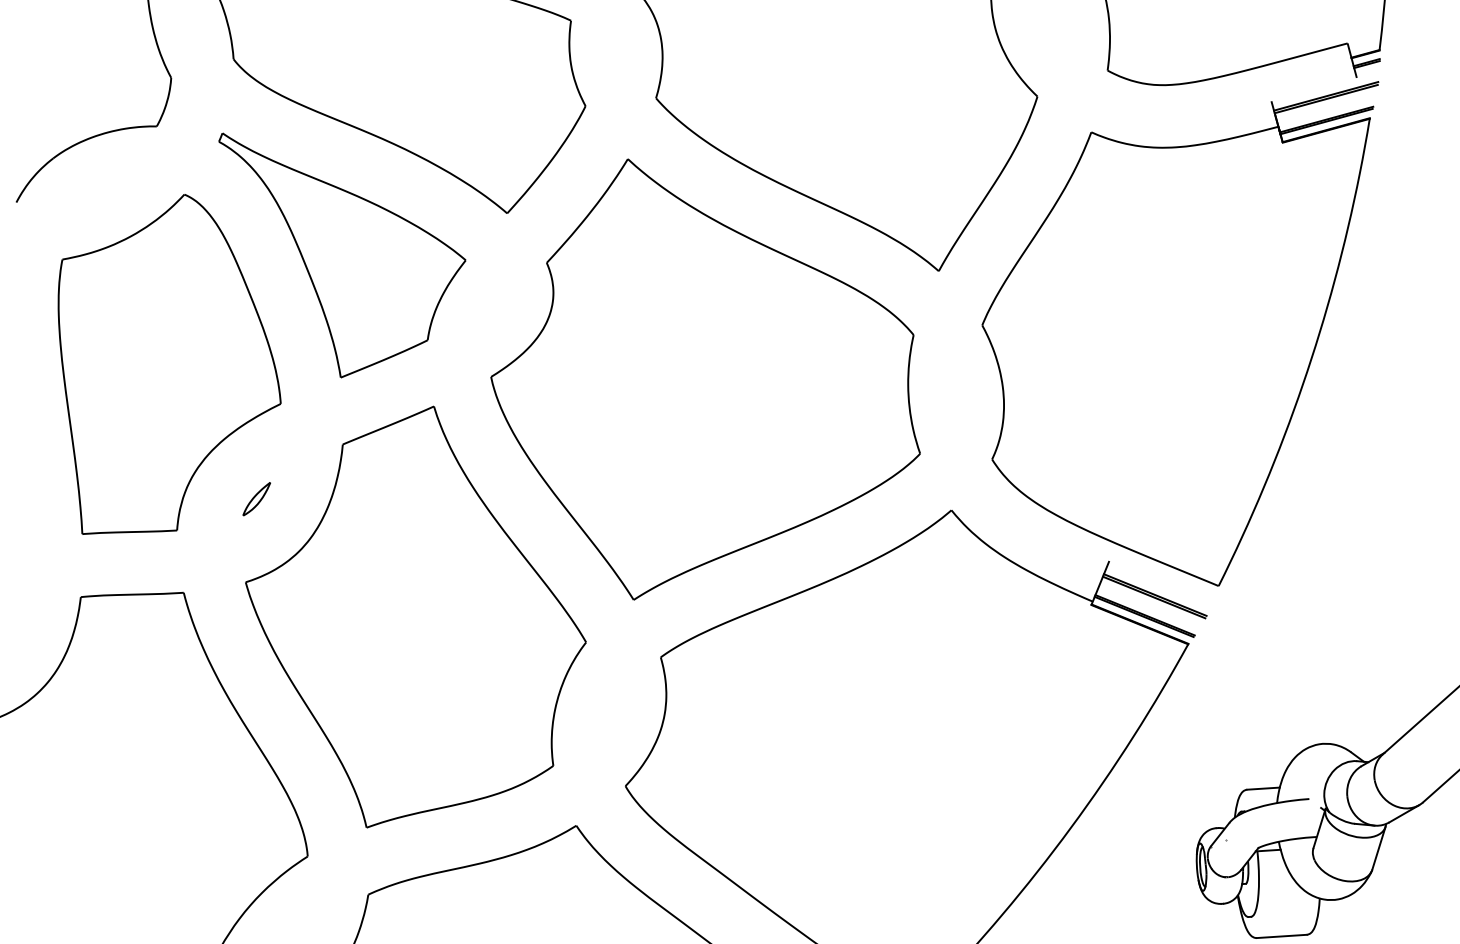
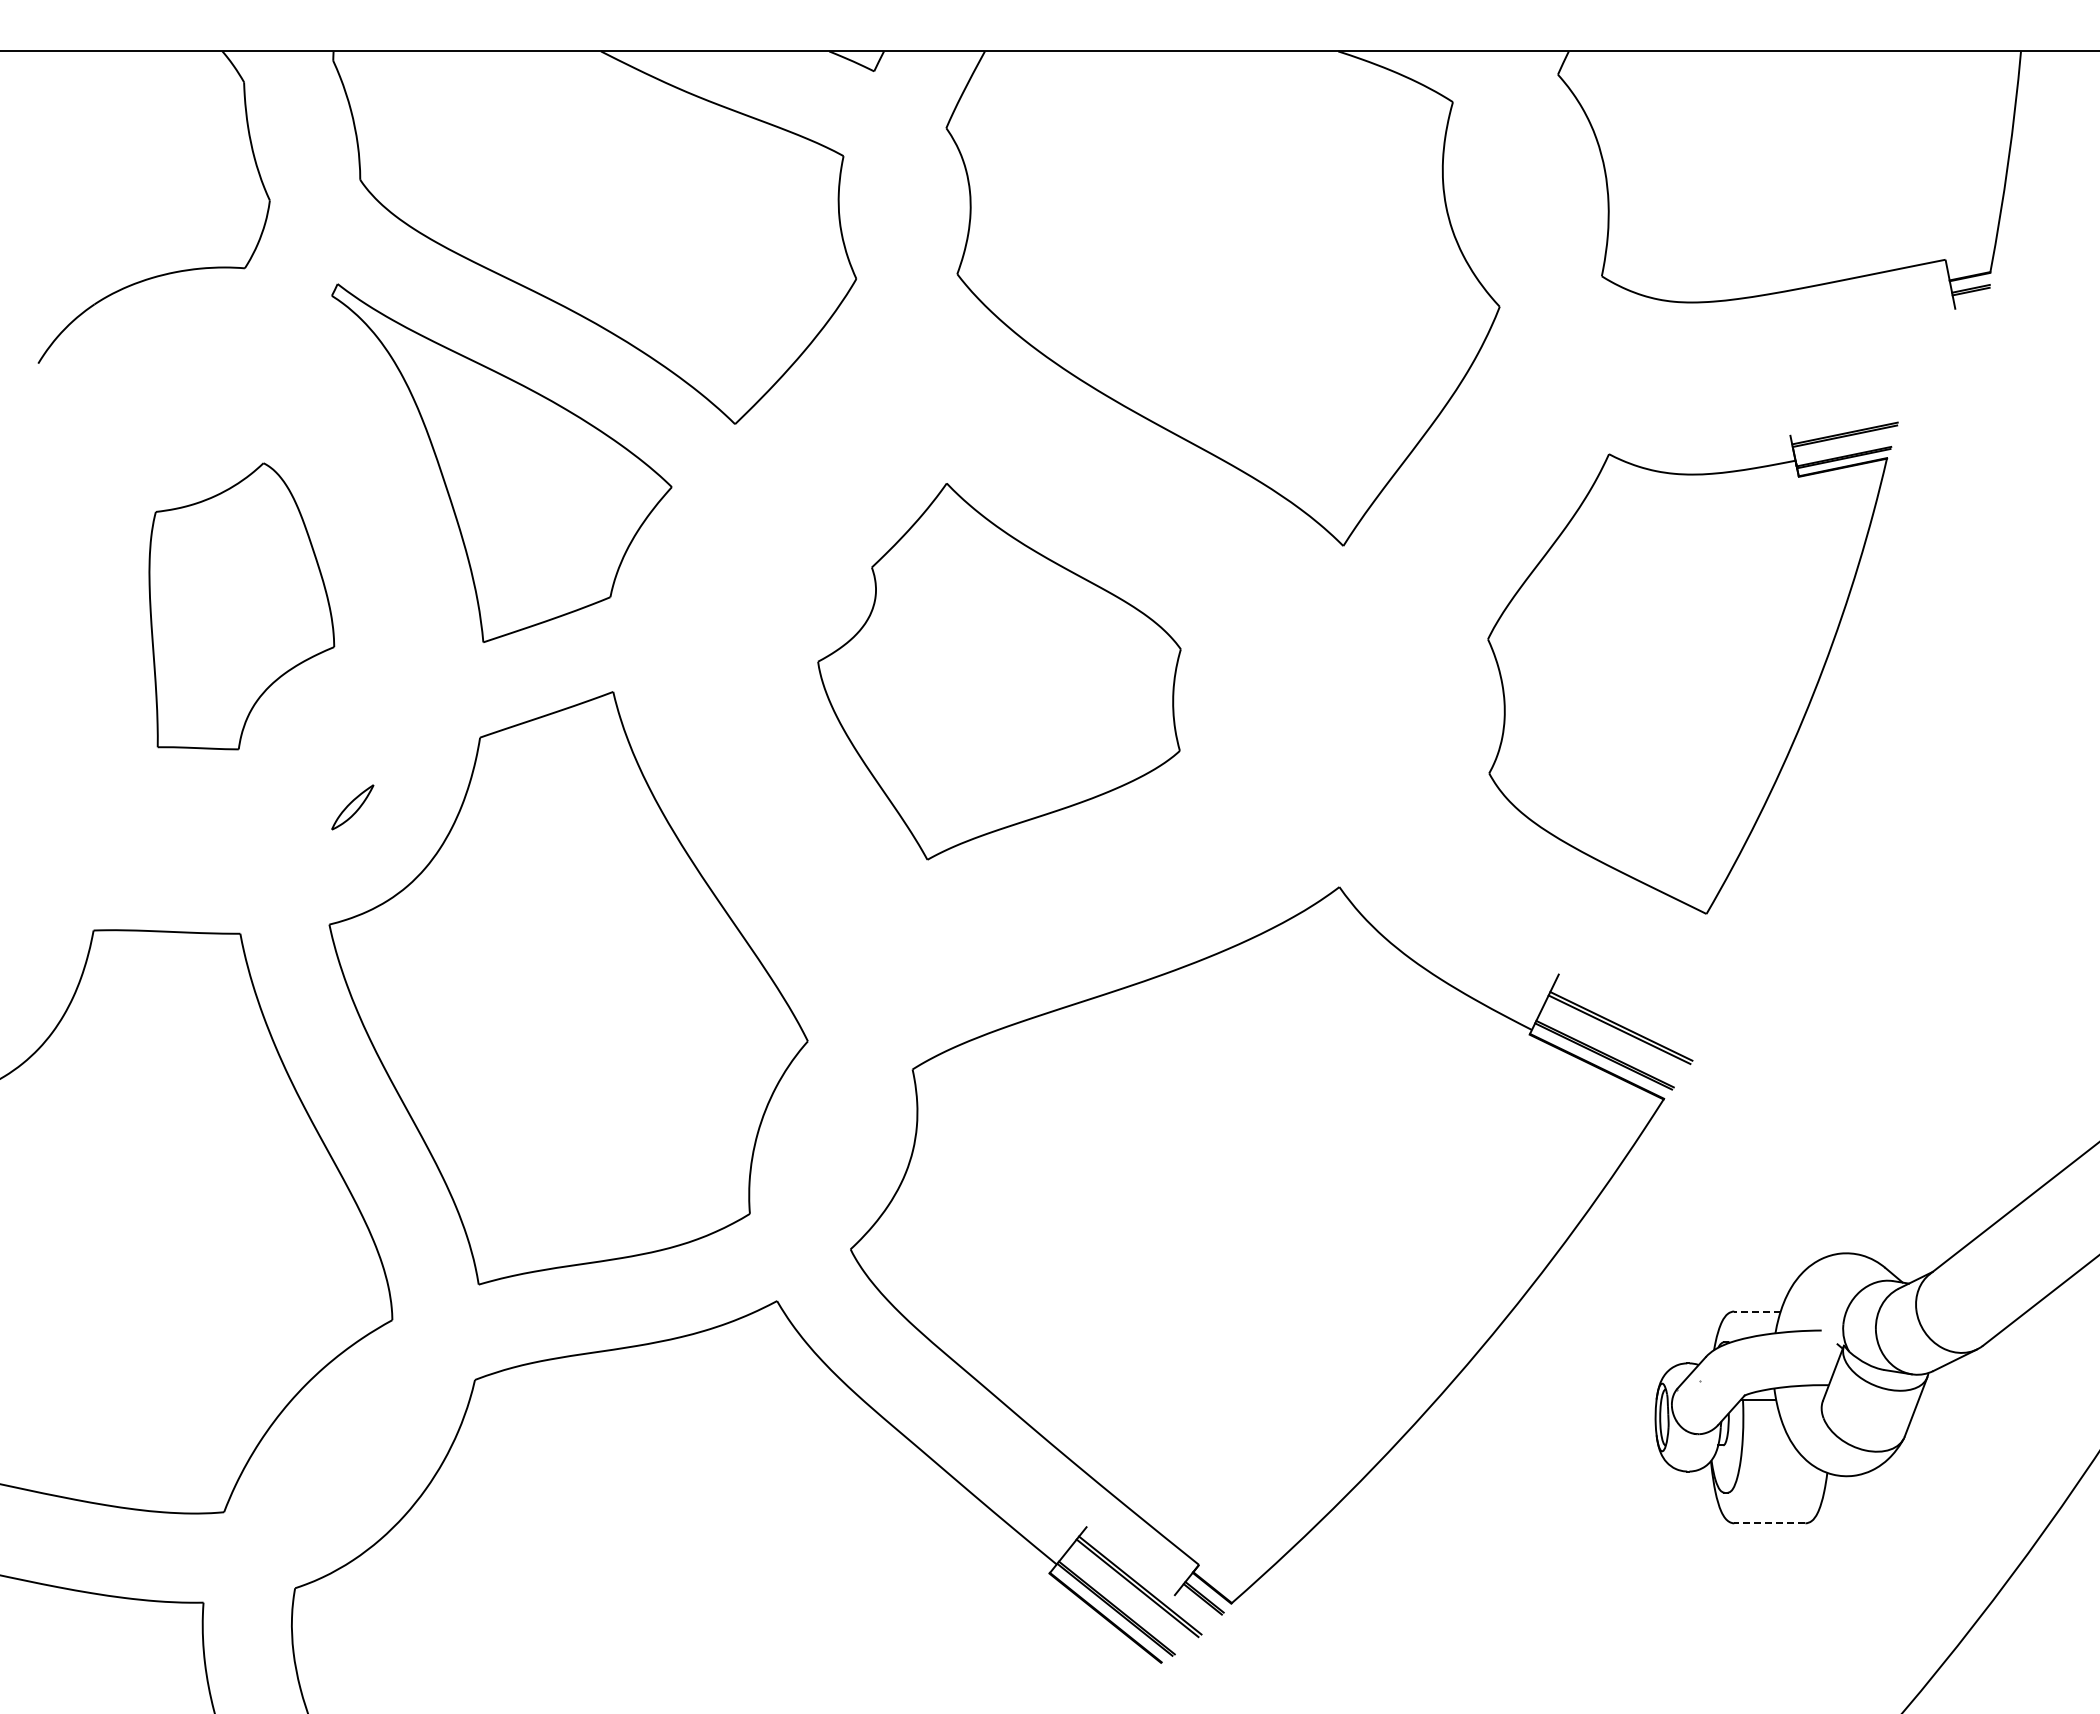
part: (1188, 340) -> (1692, 667), size x0.7
part: (169, 363) -> (241, 606), size x0.6
part: (703, 374) -> (999, 671), size x0.6
line: (1263, 788) -> (1757, 1311), solid -> dashed
line: (1281, 936) -> (1769, 1523), solid -> dashed

